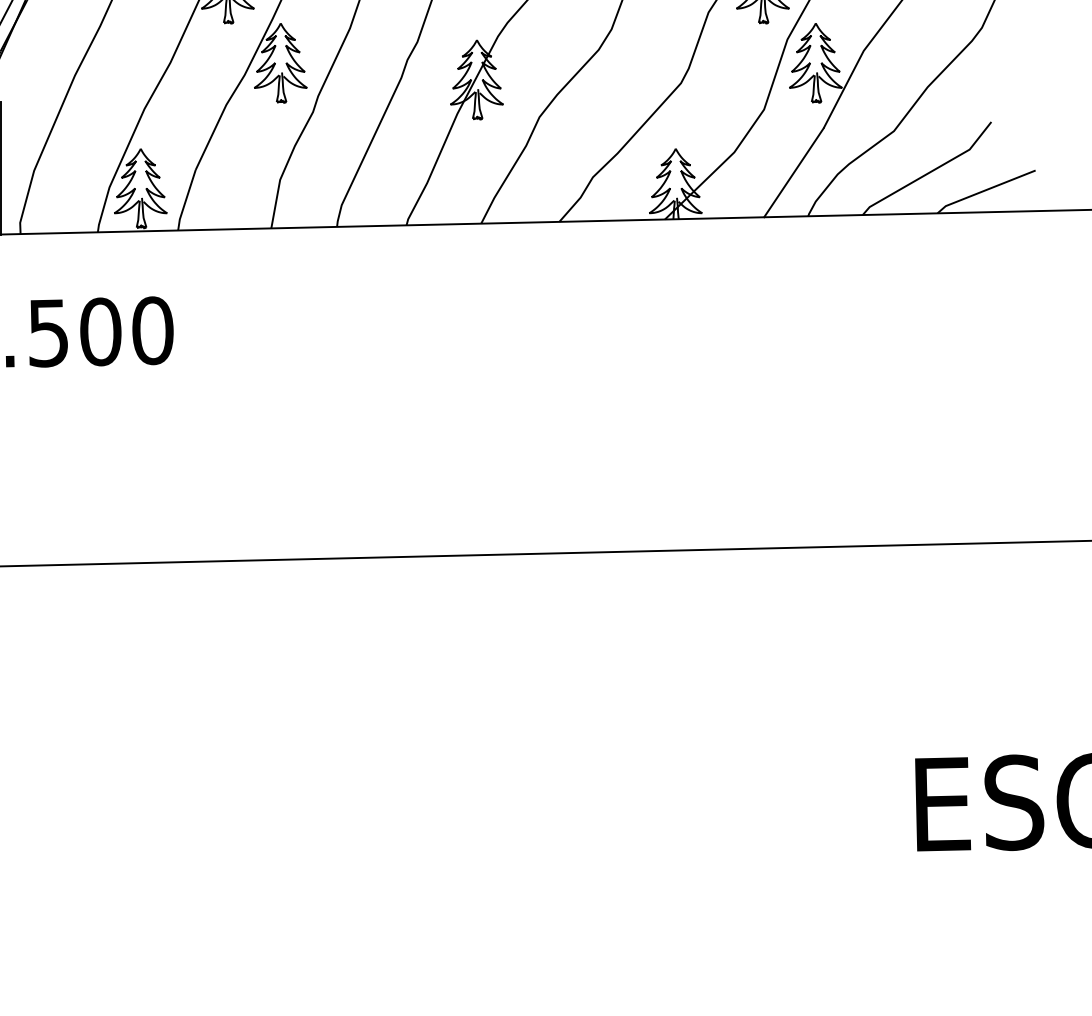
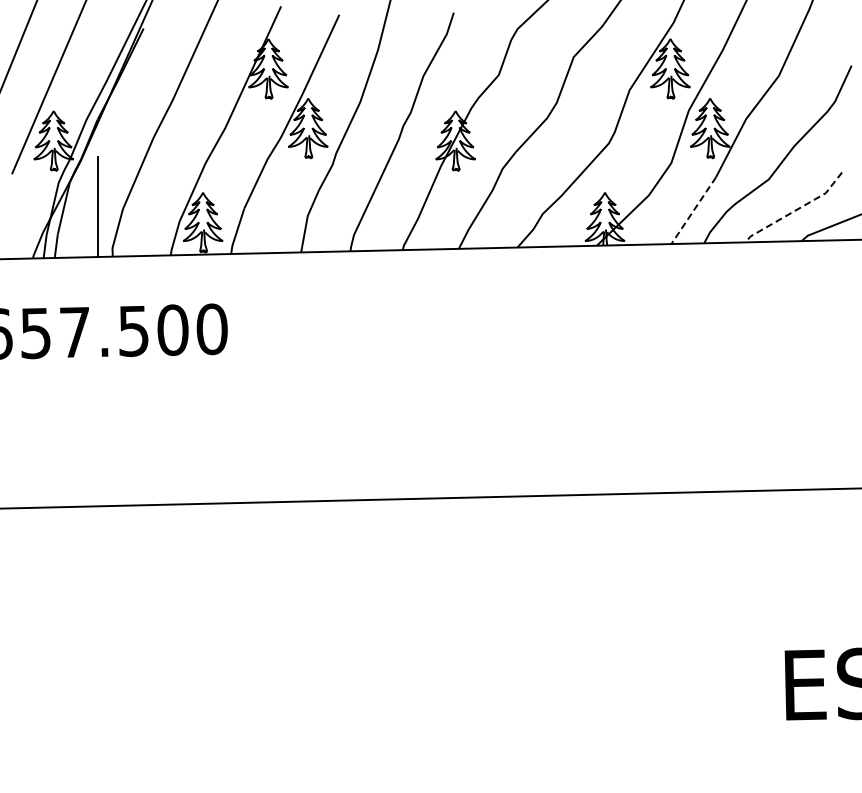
line: (930, 172) -> (796, 210), solid -> dashed
line: (793, 173) -> (693, 211), solid -> dashed

